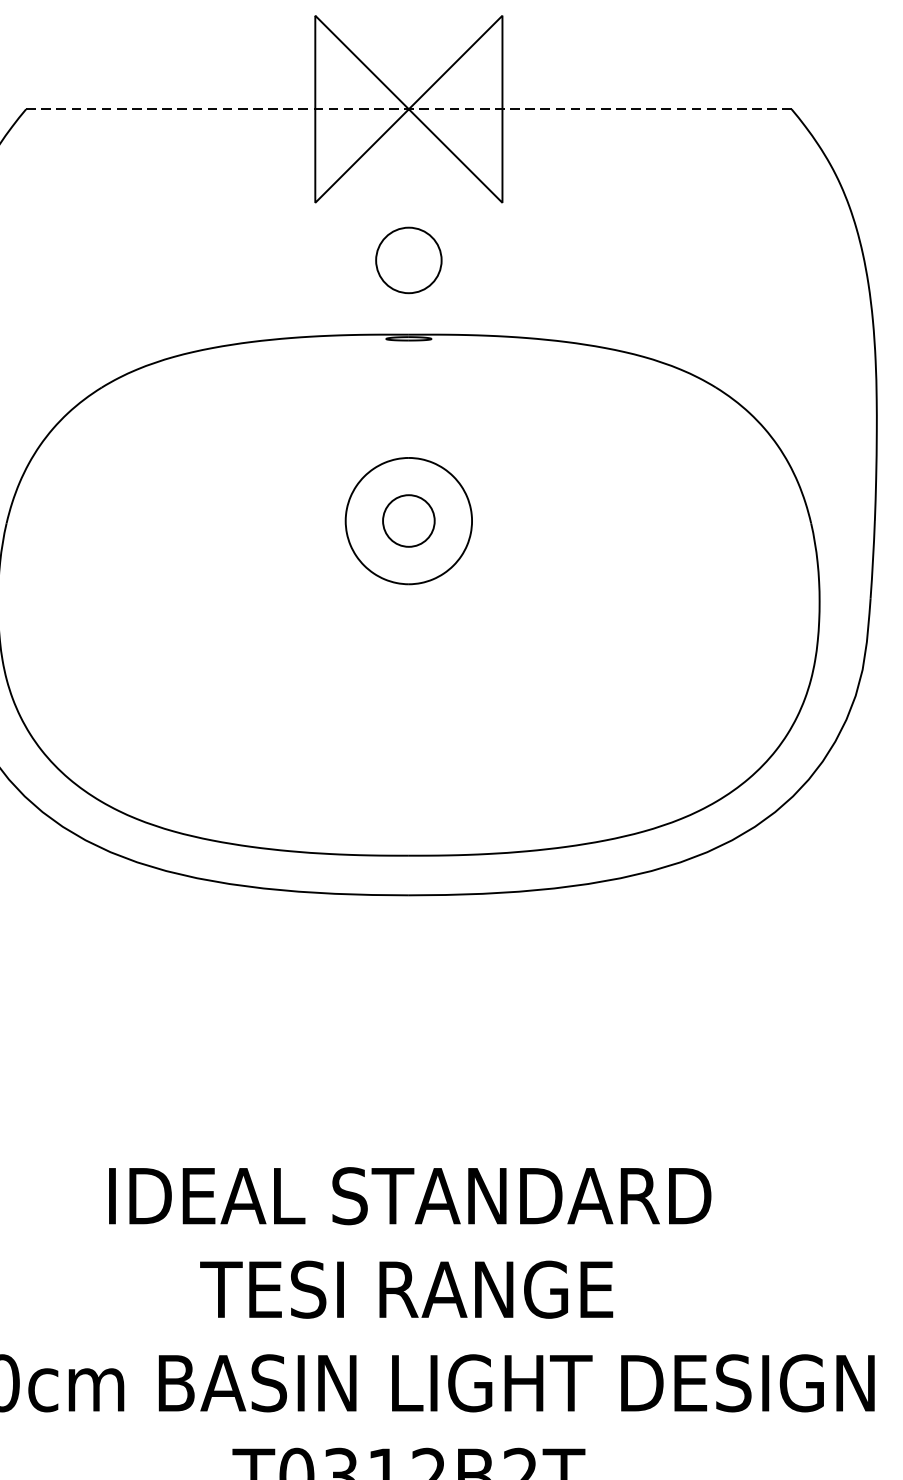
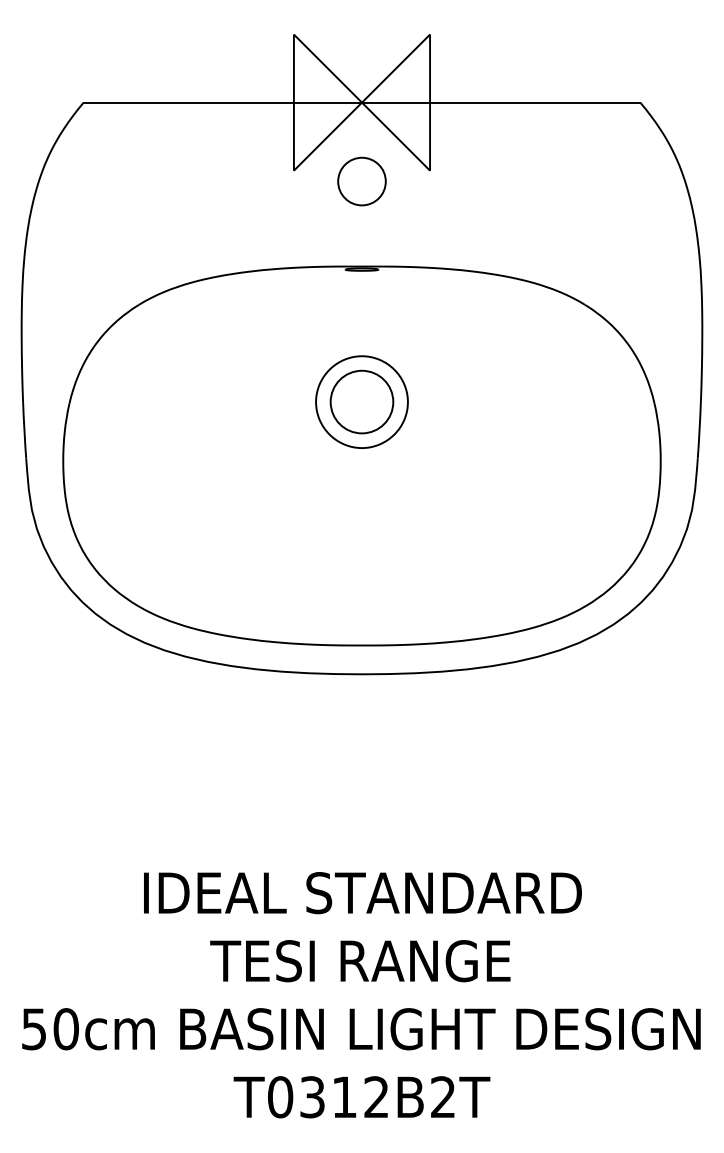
line: (409, 109) -> (362, 102), dashed -> solid
circle: (408, 260) -> (361, 181), moved
circle: (408, 520) -> (361, 401), size x1.67

